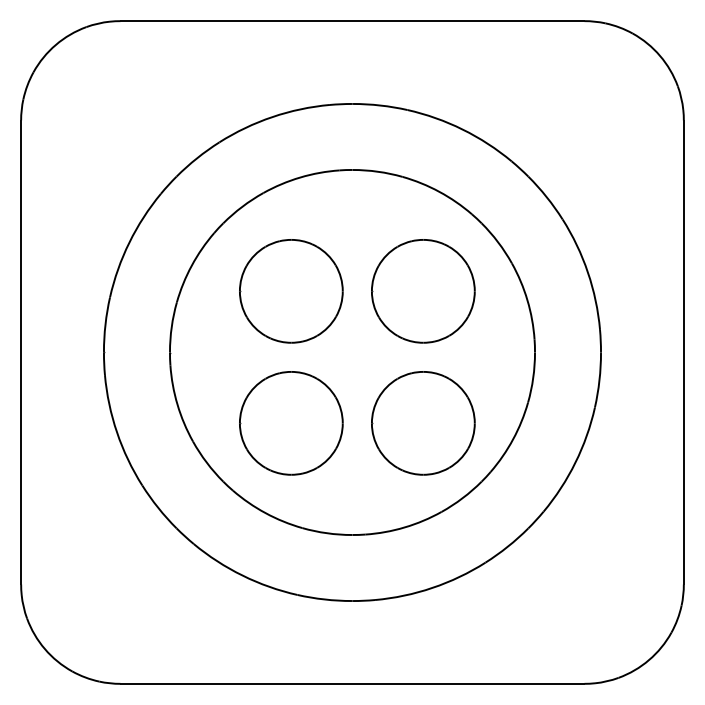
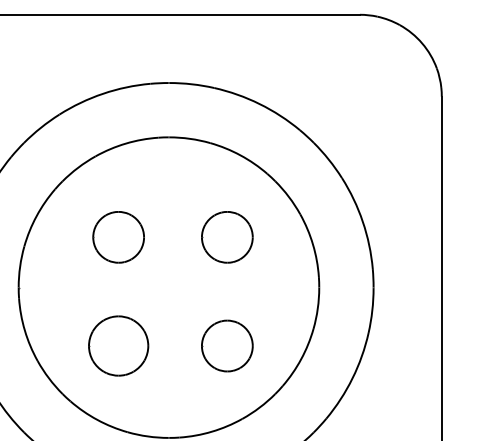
part: (291, 291) -> (118, 237), size x0.6
part: (423, 291) -> (227, 237), size x0.6
part: (291, 423) -> (118, 346), size x0.7
part: (423, 423) -> (227, 346), size x0.6

